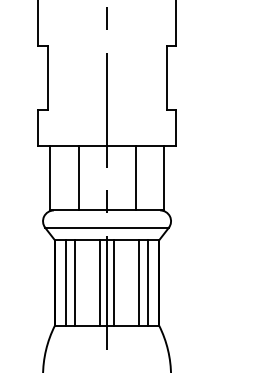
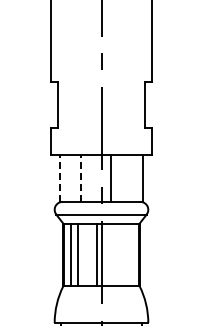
line: (49, 177) -> (59, 177), solid -> dashed
line: (78, 177) -> (80, 177), solid -> dashed
line: (135, 178) -> (111, 178), moved
line: (113, 282) -> (106, 254), removed
line: (138, 282) -> (124, 254), removed
line: (148, 282) -> (131, 254), removed

